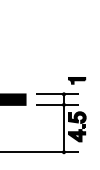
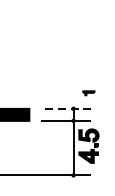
part: (77, 80) -> (89, 92), size x0.6
line: (57, 94) -> (66, 108), solid -> dashed

